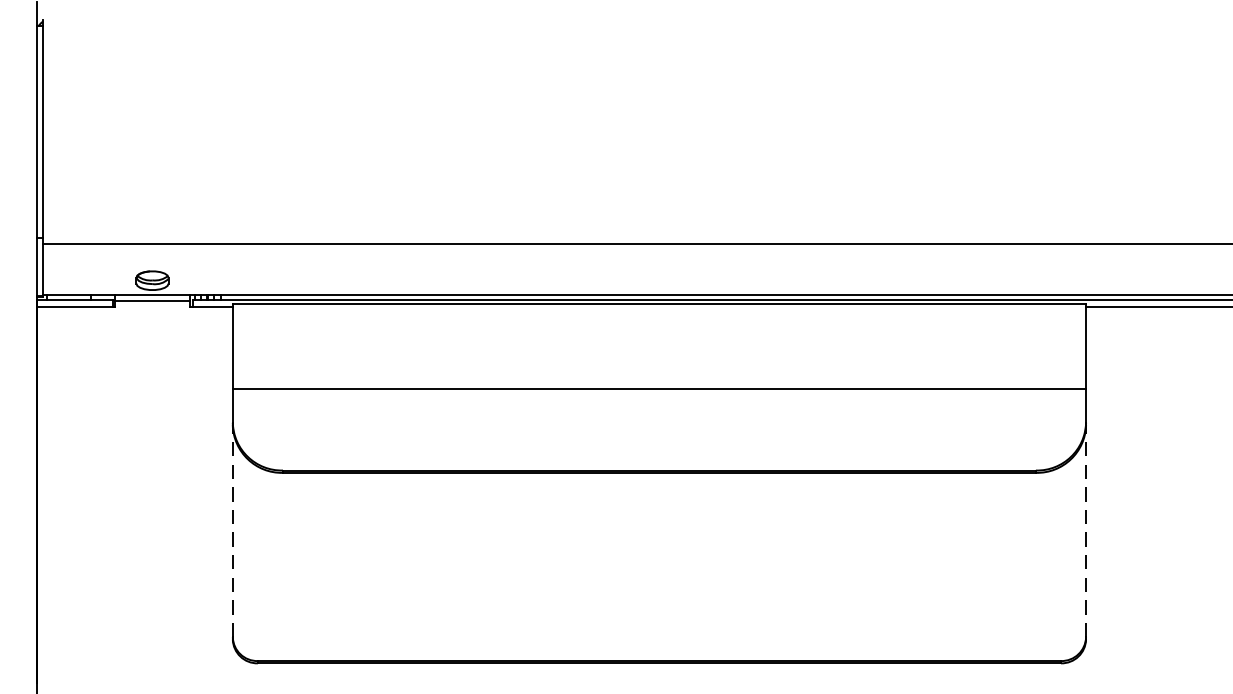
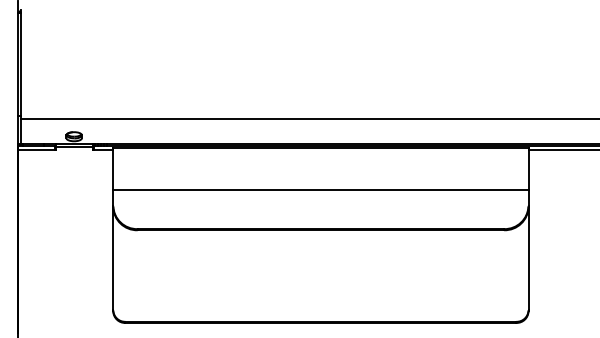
line: (233, 530) -> (113, 258), dashed -> solid
line: (1085, 530) -> (528, 258), dashed -> solid

